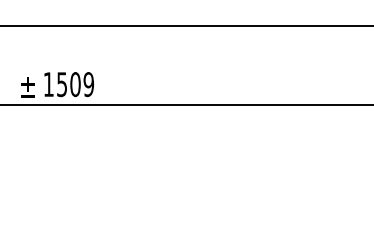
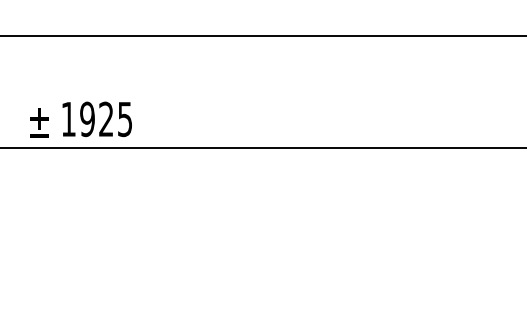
text: (75, 84) -> (106, 119), 1509 -> 1925

